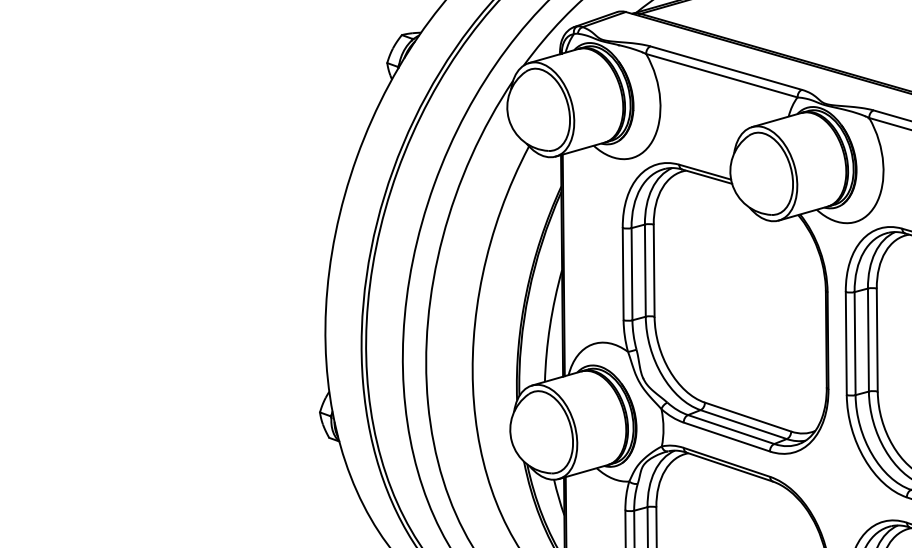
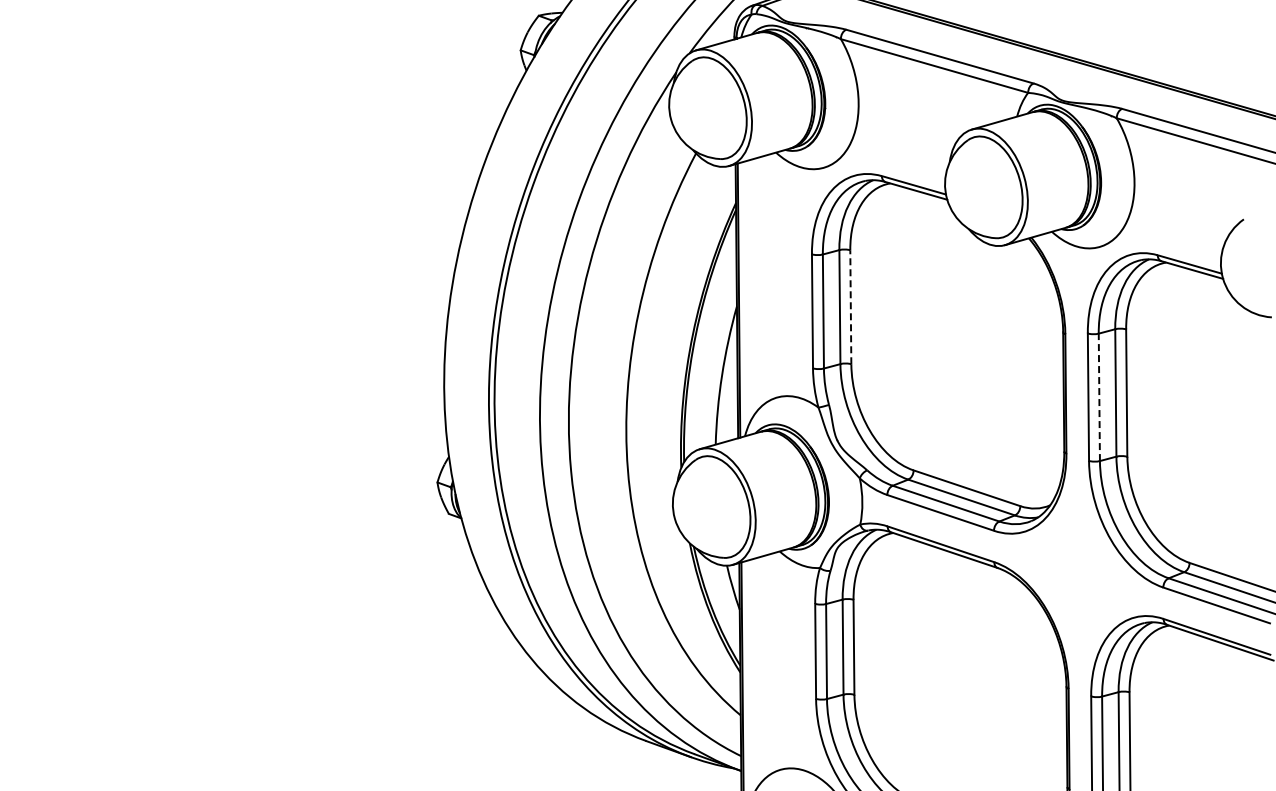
line: (653, 270) -> (850, 306), solid -> dashed
line: (855, 343) -> (1099, 397), solid -> dashed

